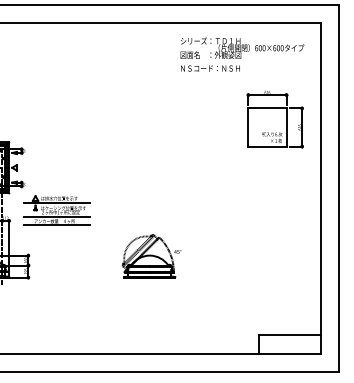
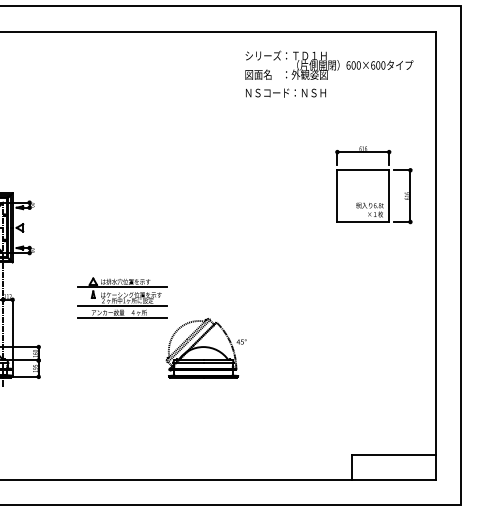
part: (274, 119) -> (372, 185), moved
part: (56, 210) -> (121, 298), moved

